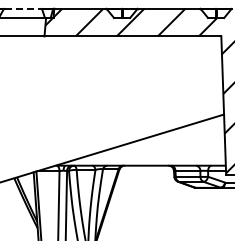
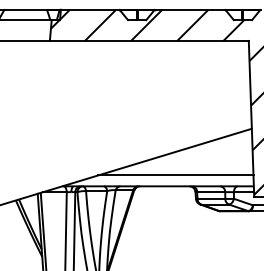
line: (23, 8) -> (26, 9), dashed -> solid
line: (156, 155) -> (175, 174), added

